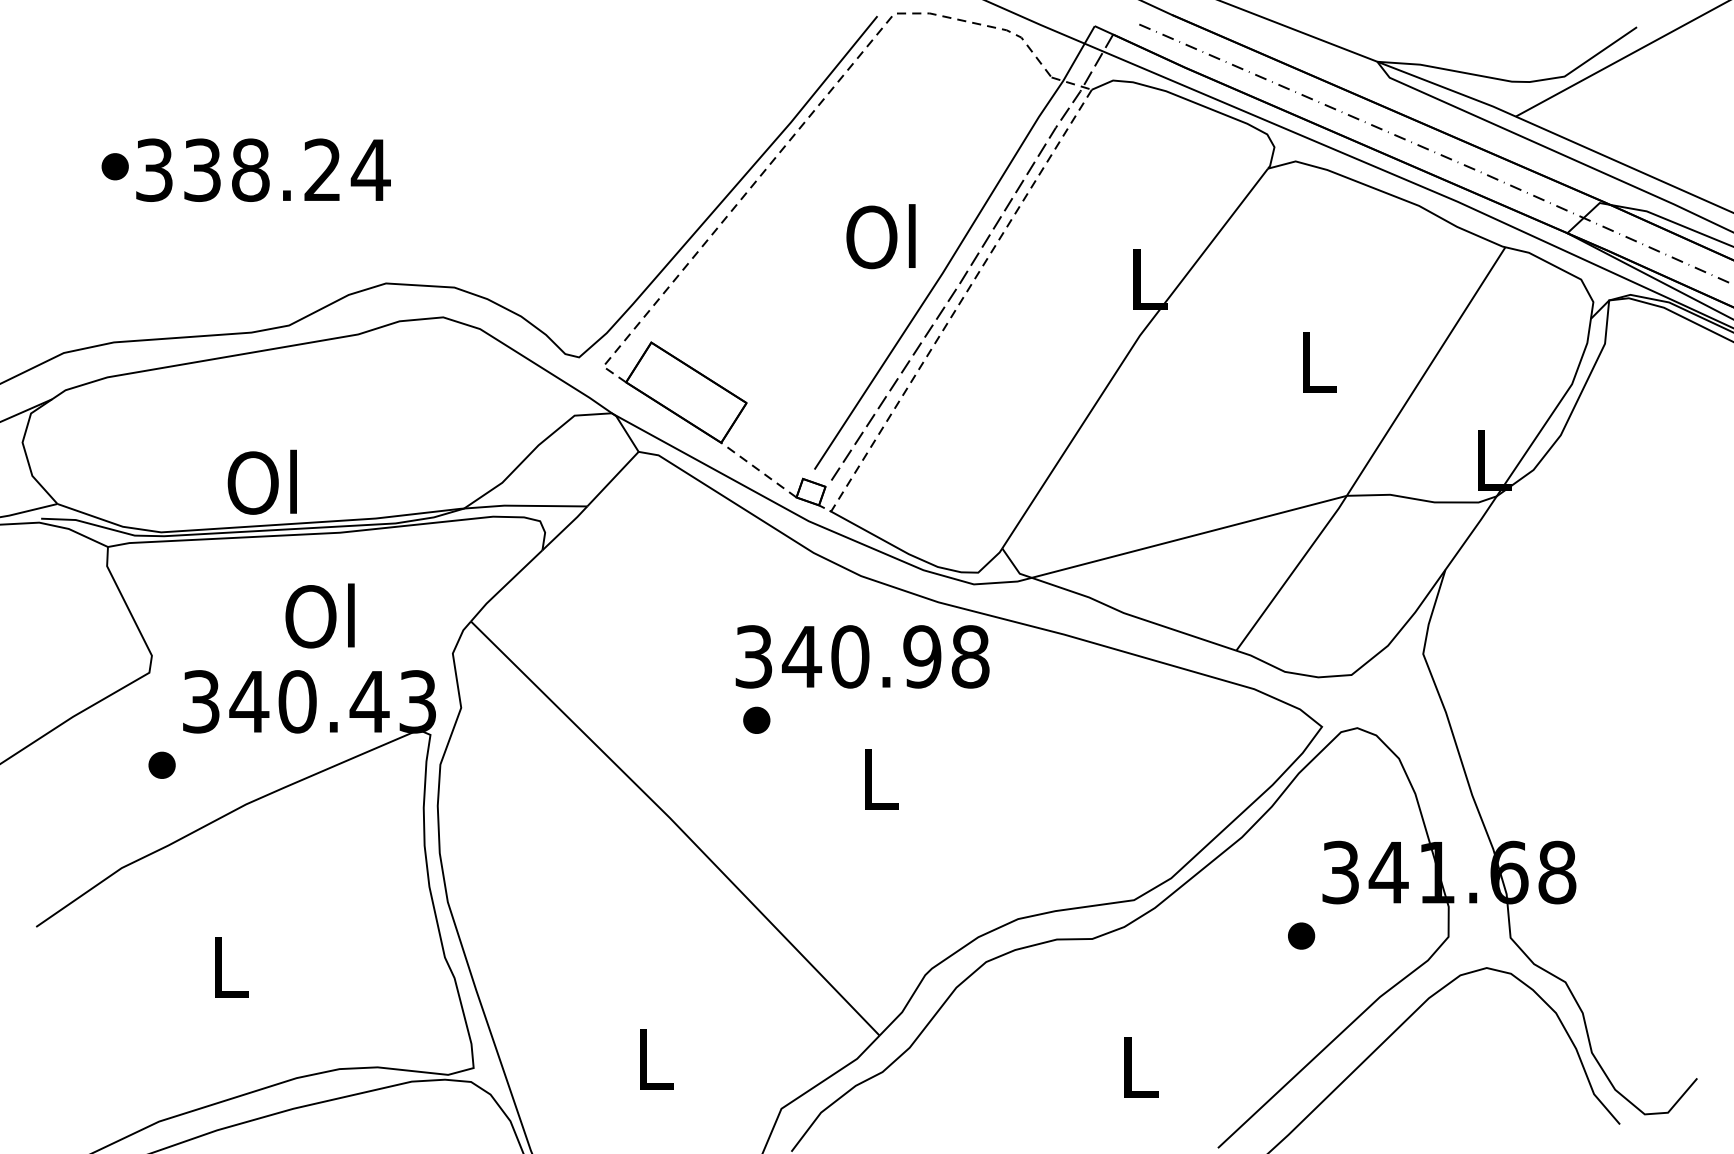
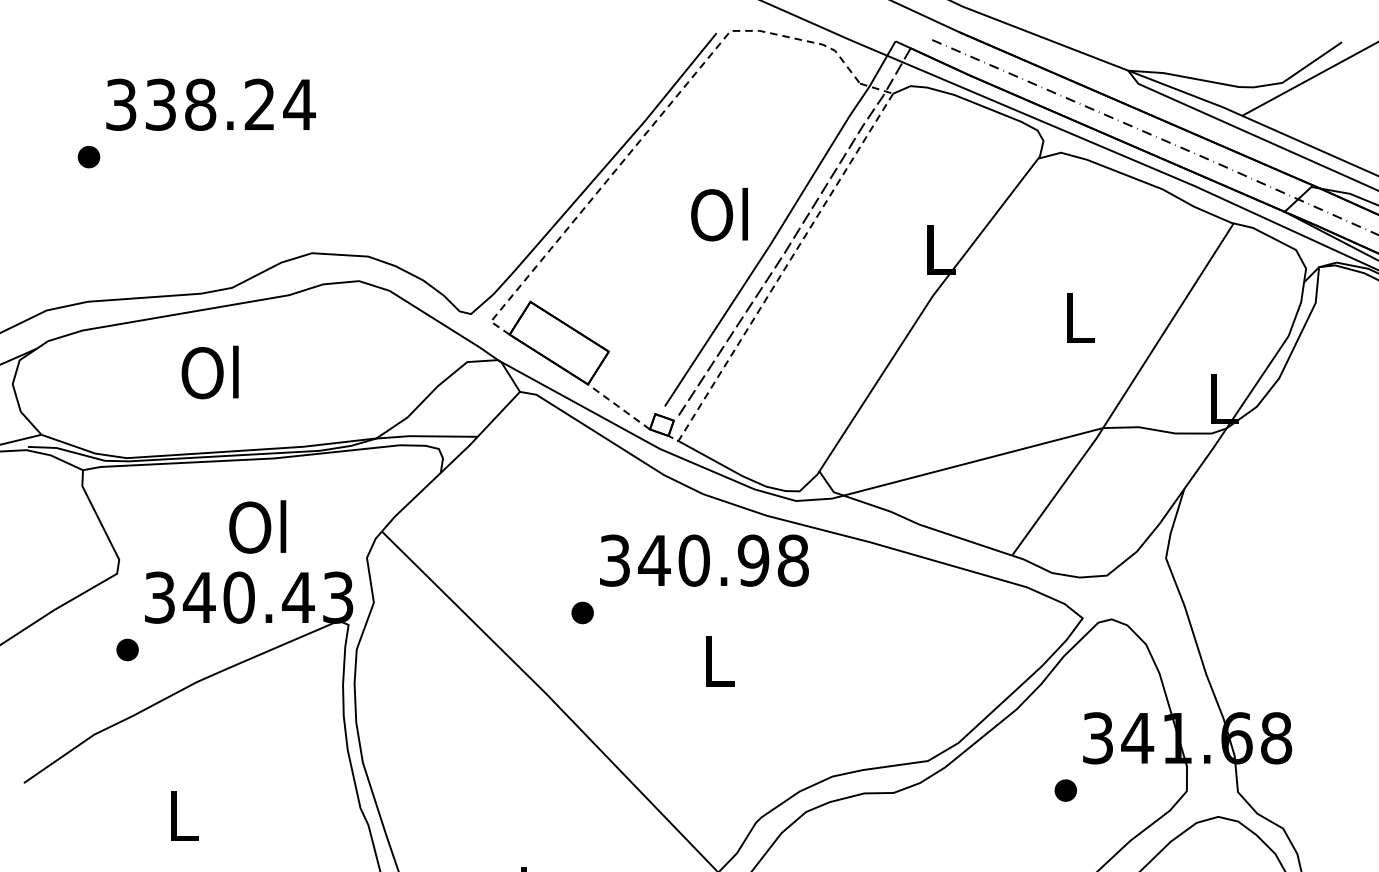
text: (263, 169) -> (211, 104), moved
text: (261, 481) -> (209, 371), moved
part: (756, 719) -> (582, 612), moved

